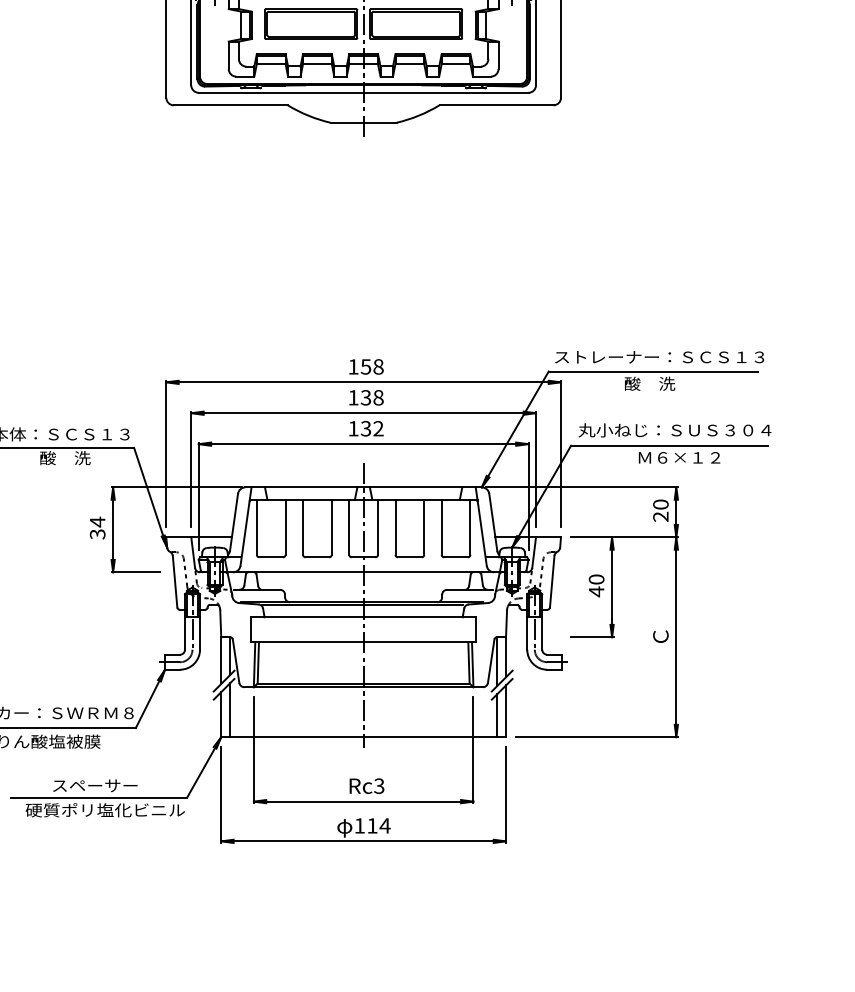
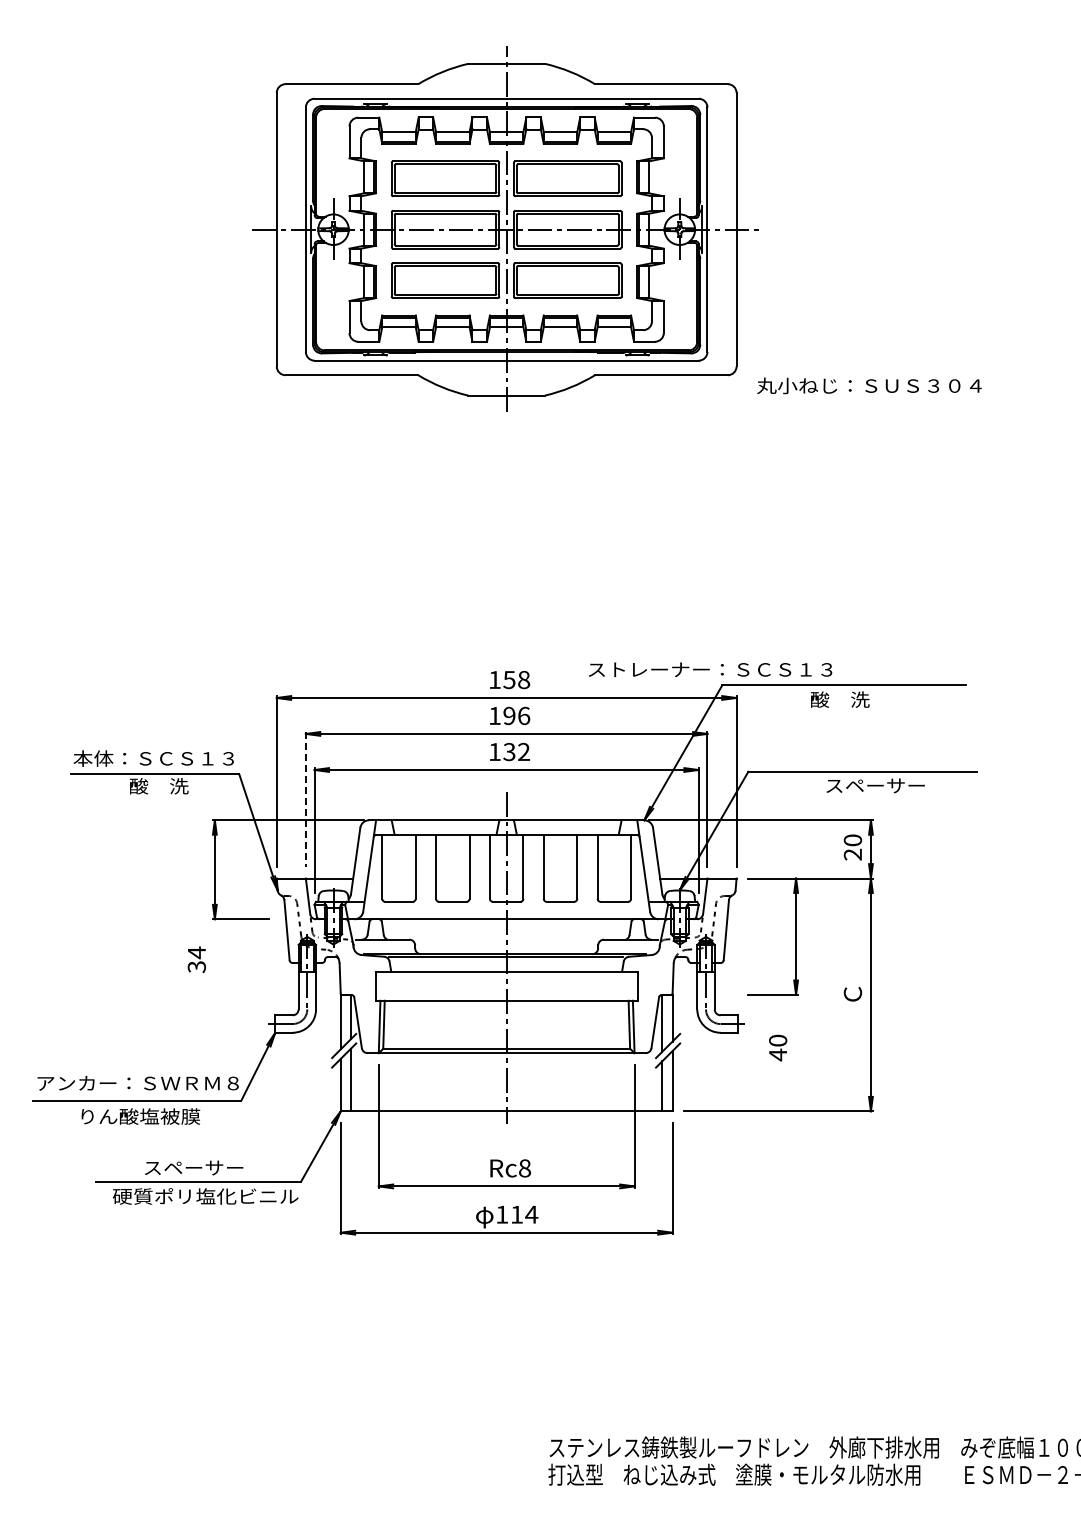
text: (659, 357) -> (710, 669), moved
text: (372, 397) -> (516, 715), 138 -> 196
text: (675, 430) -> (869, 385), moved
text: (680, 457) -> (875, 785), Ｍ６×１２ -> スペーサー
line: (190, 470) -> (305, 800), solid -> dashed
text: (97, 527) -> (196, 959), moved
text: (596, 585) -> (778, 1047), moved
text: (378, 786) -> (524, 1168), Rc3 -> Rc8

